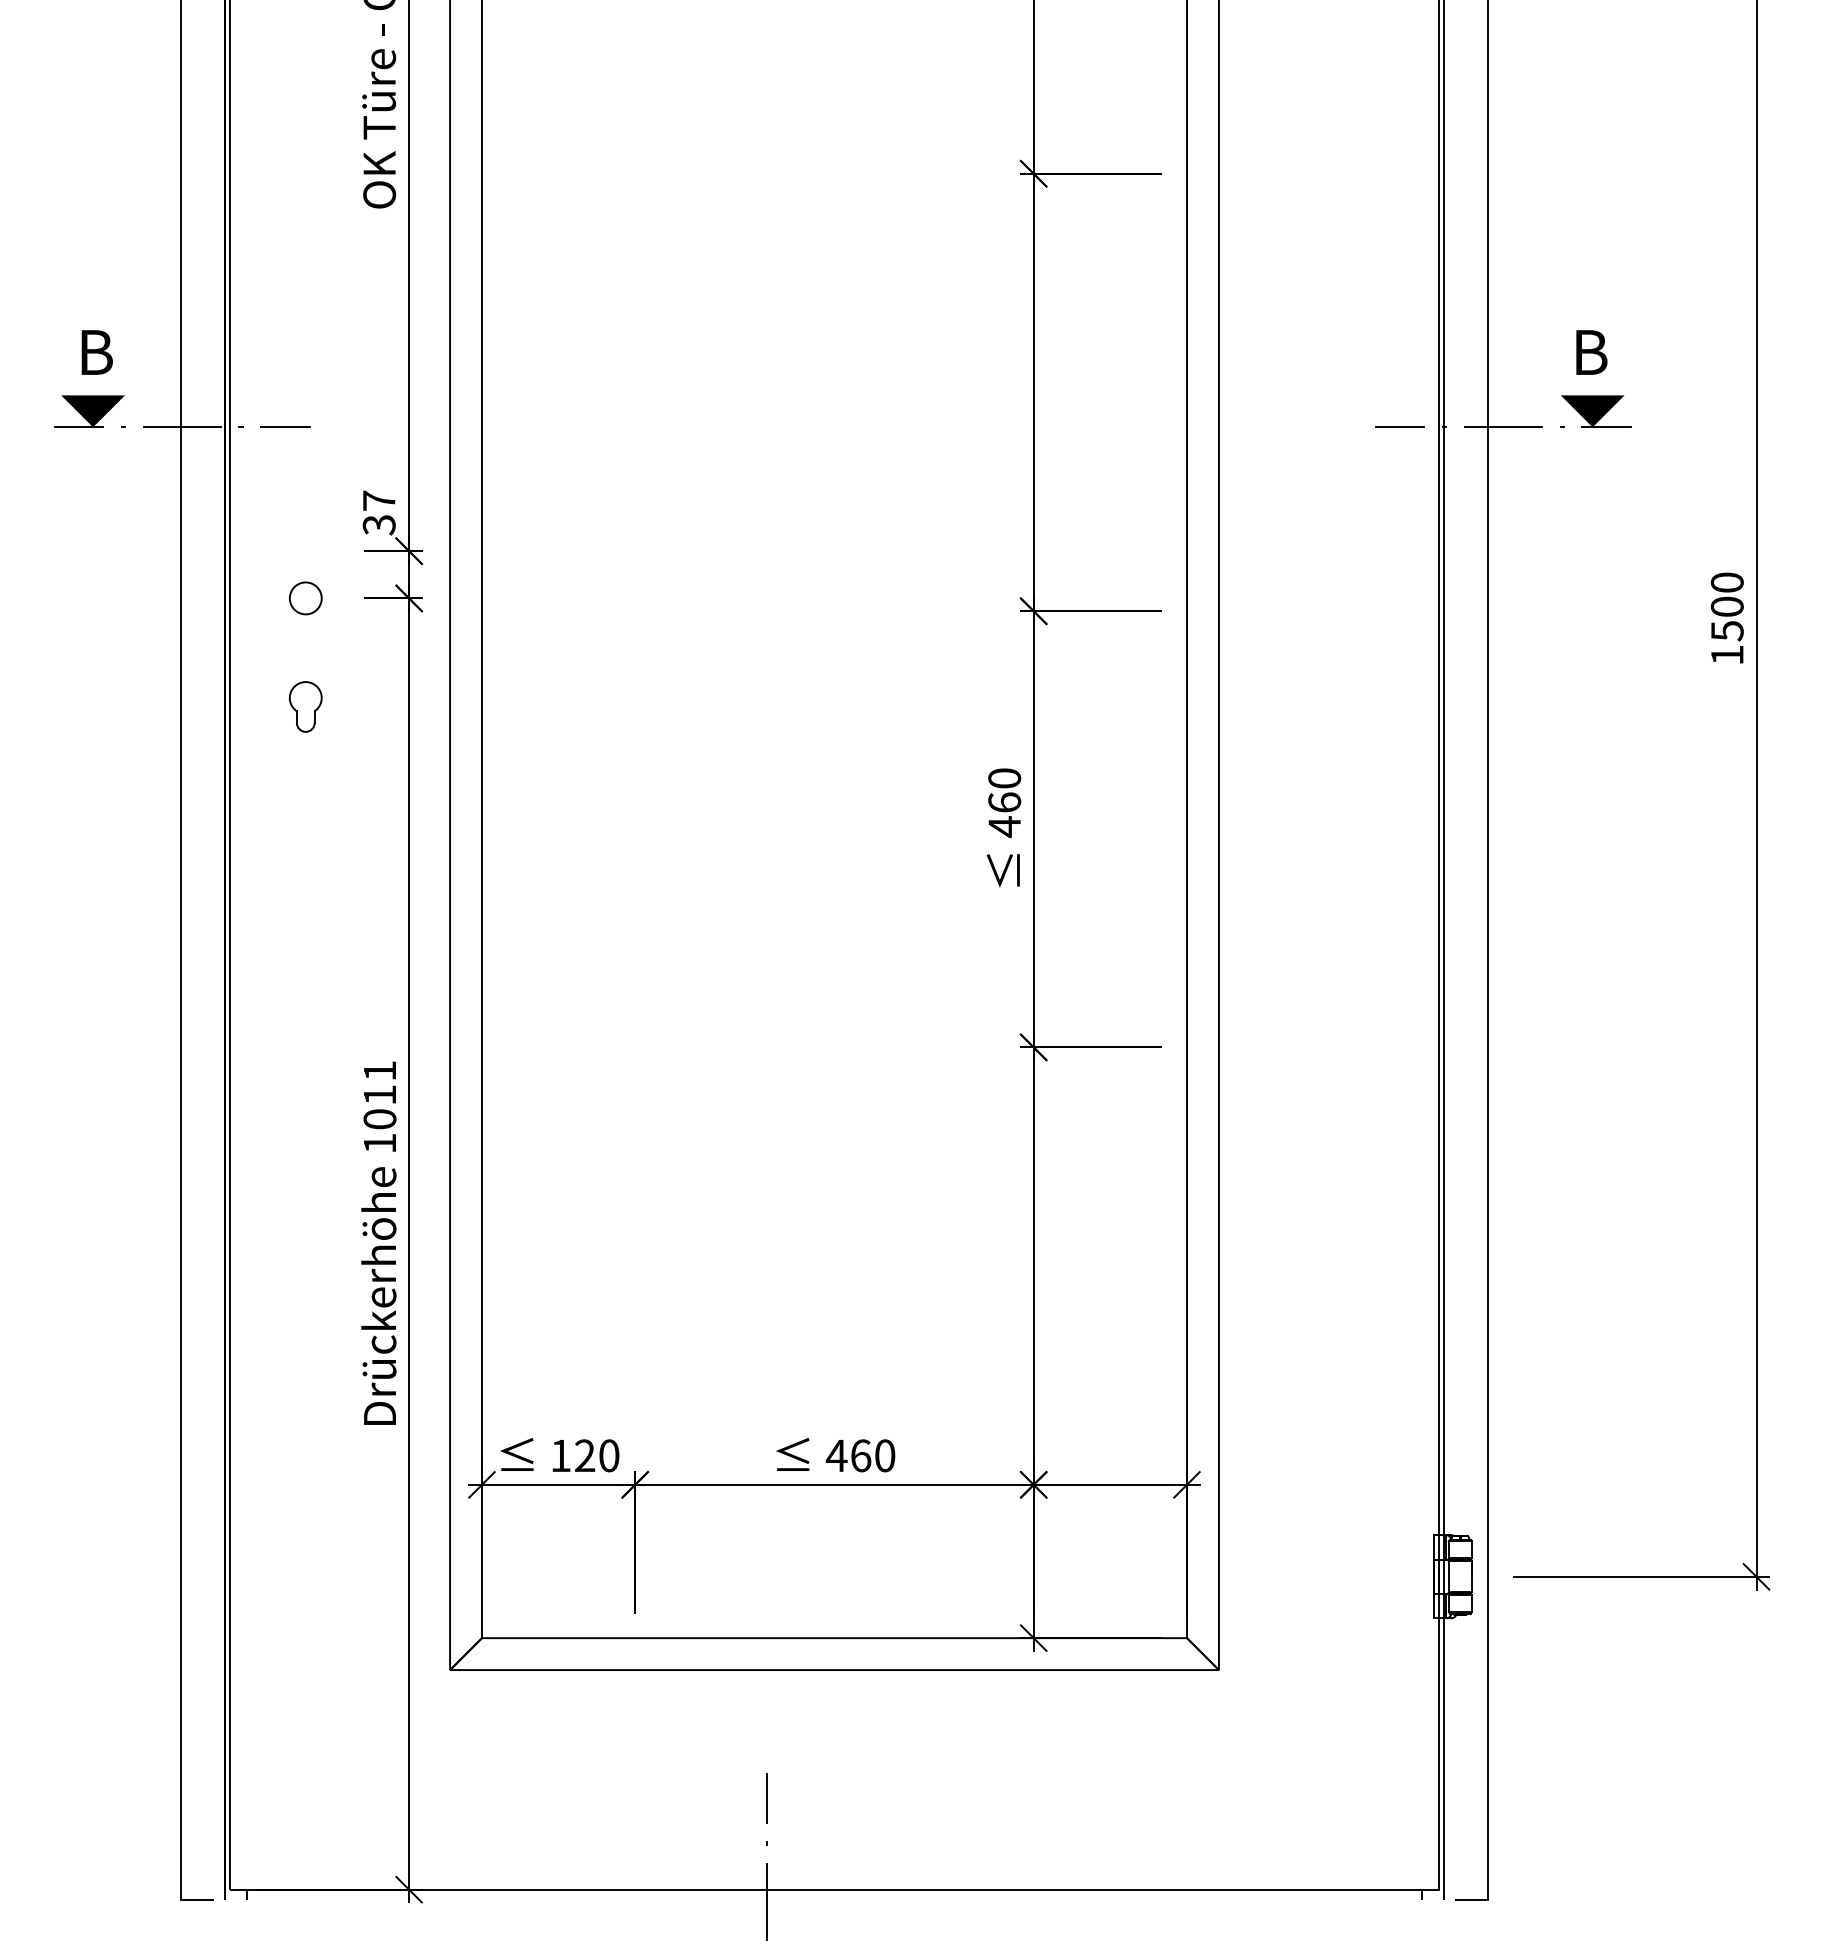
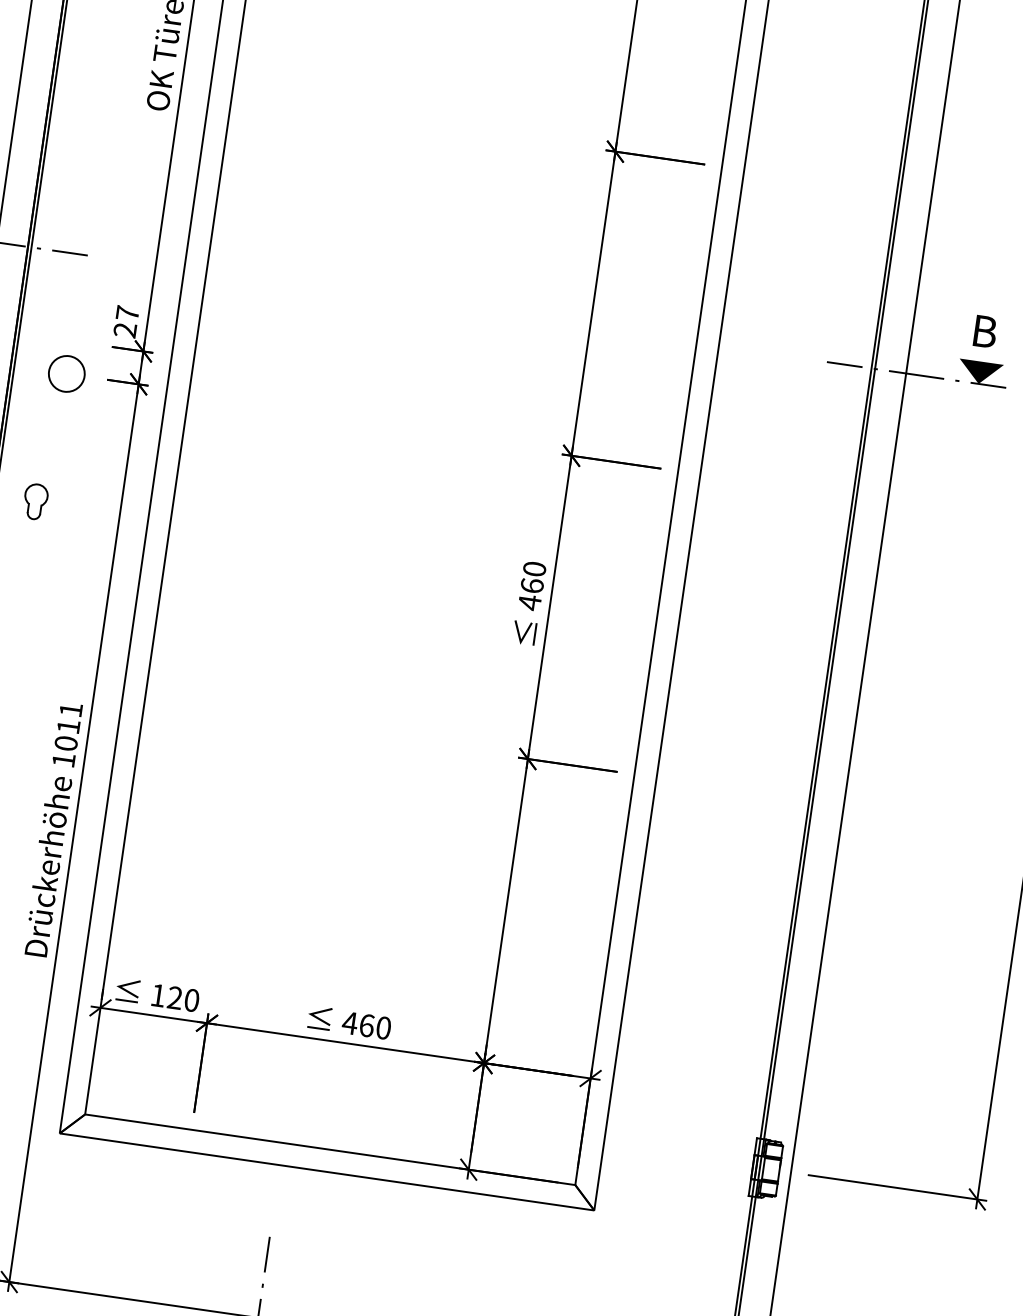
text: (379, 525) -> (125, 330), 37 -> 27
circle: (305, 598) -> (66, 373), size x1.6
part: (305, 706) -> (35, 501), moved

